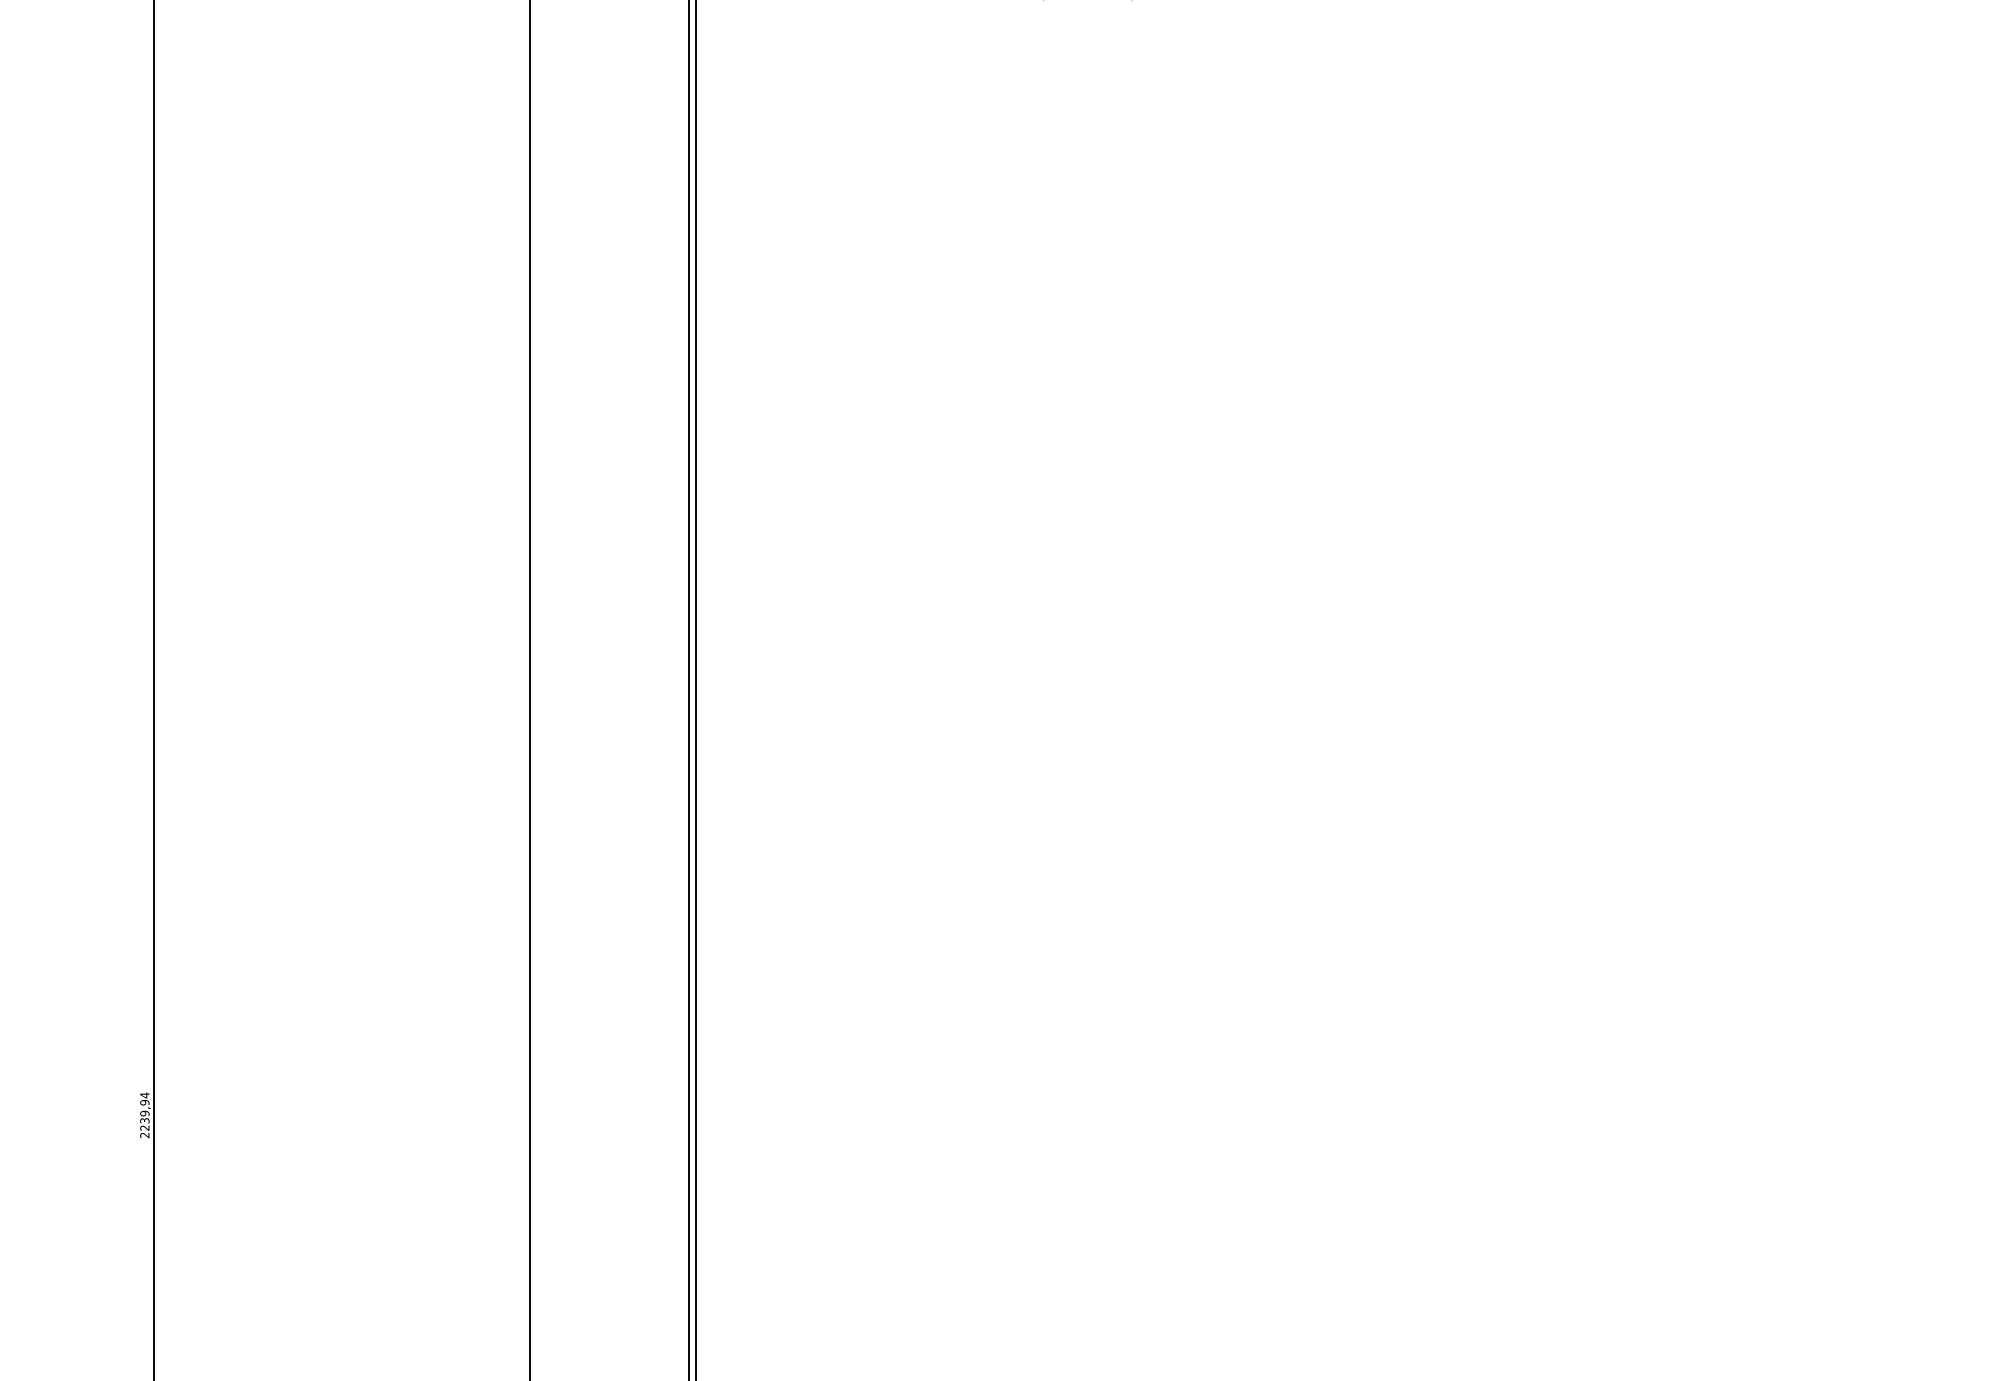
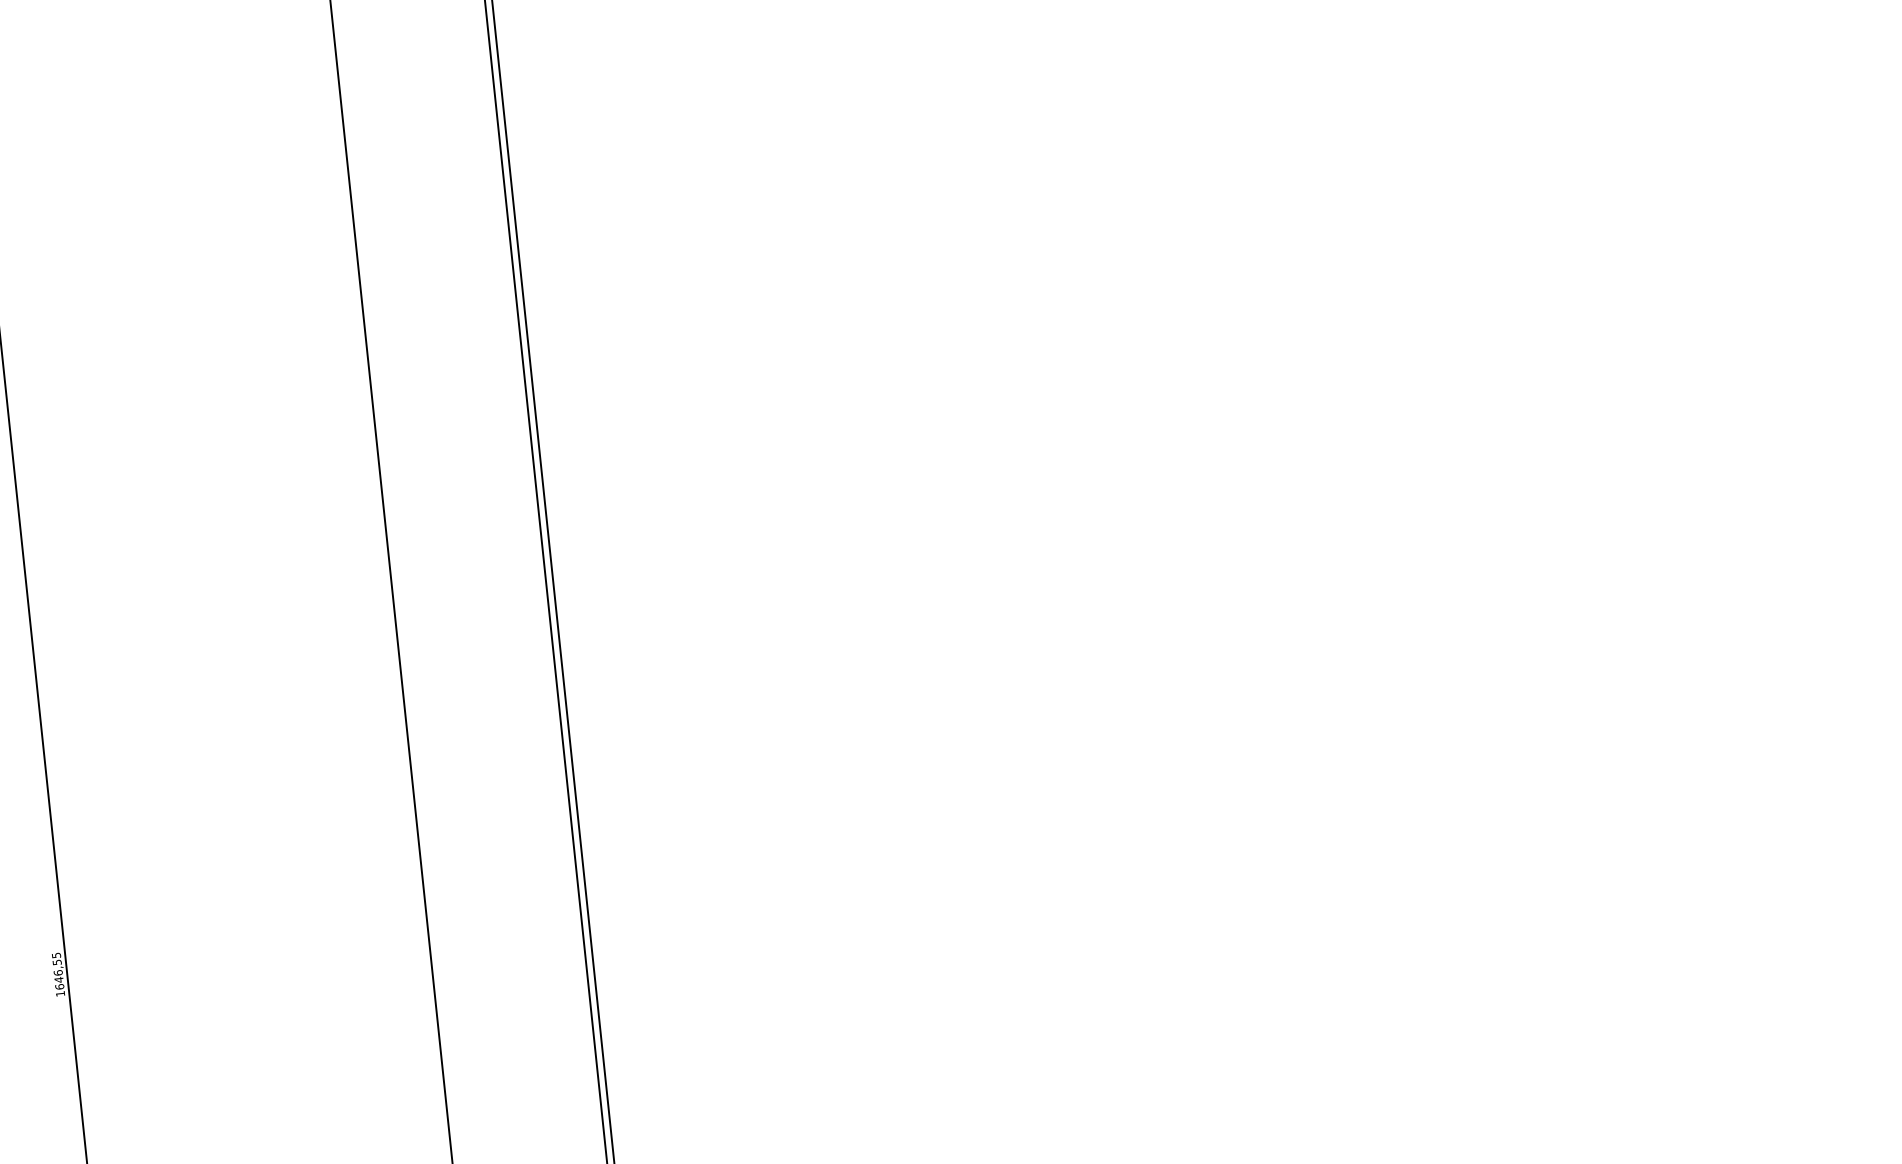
text: (144, 1115) -> (58, 974), 2239,94 -> 1646,55

